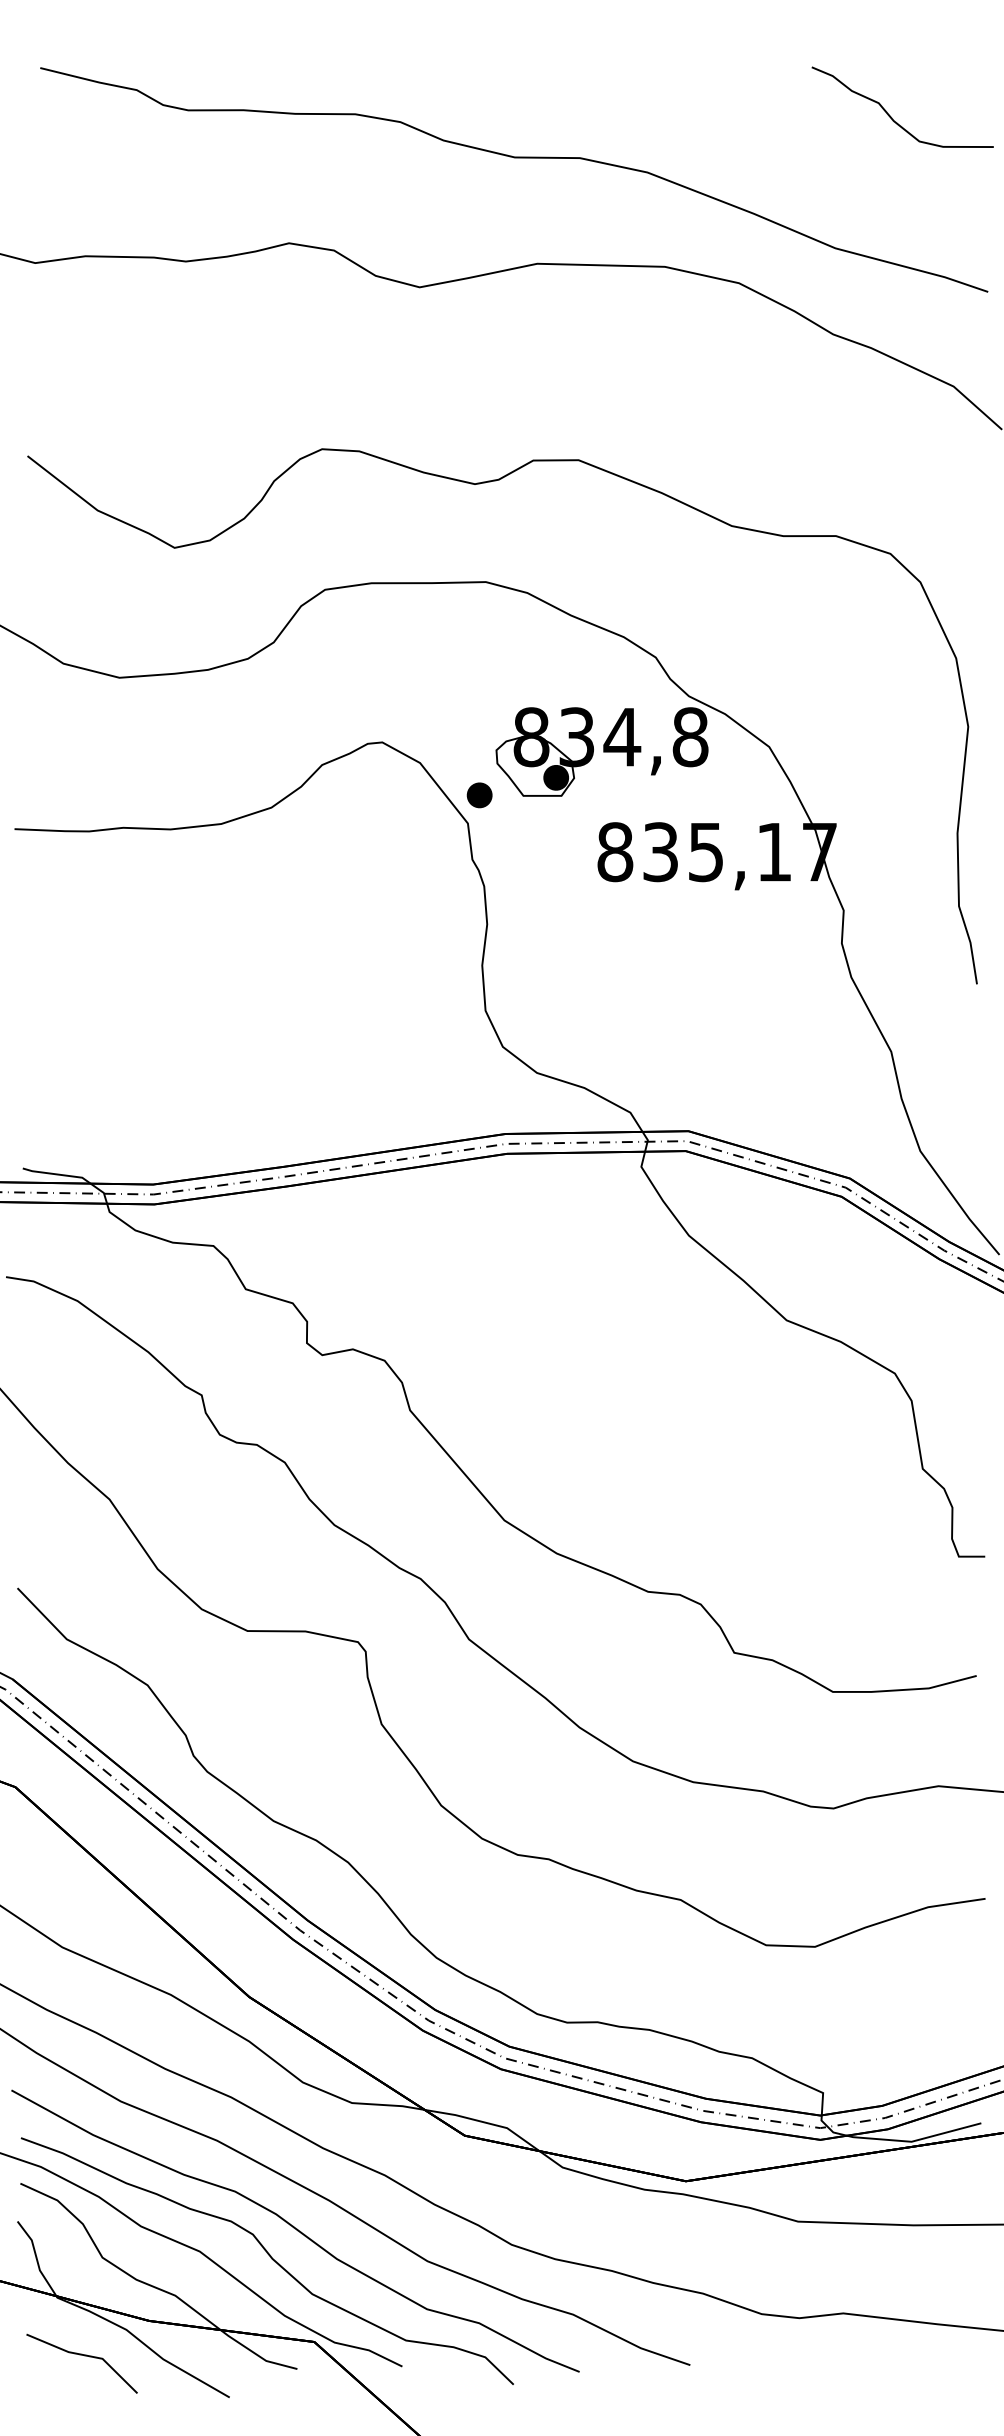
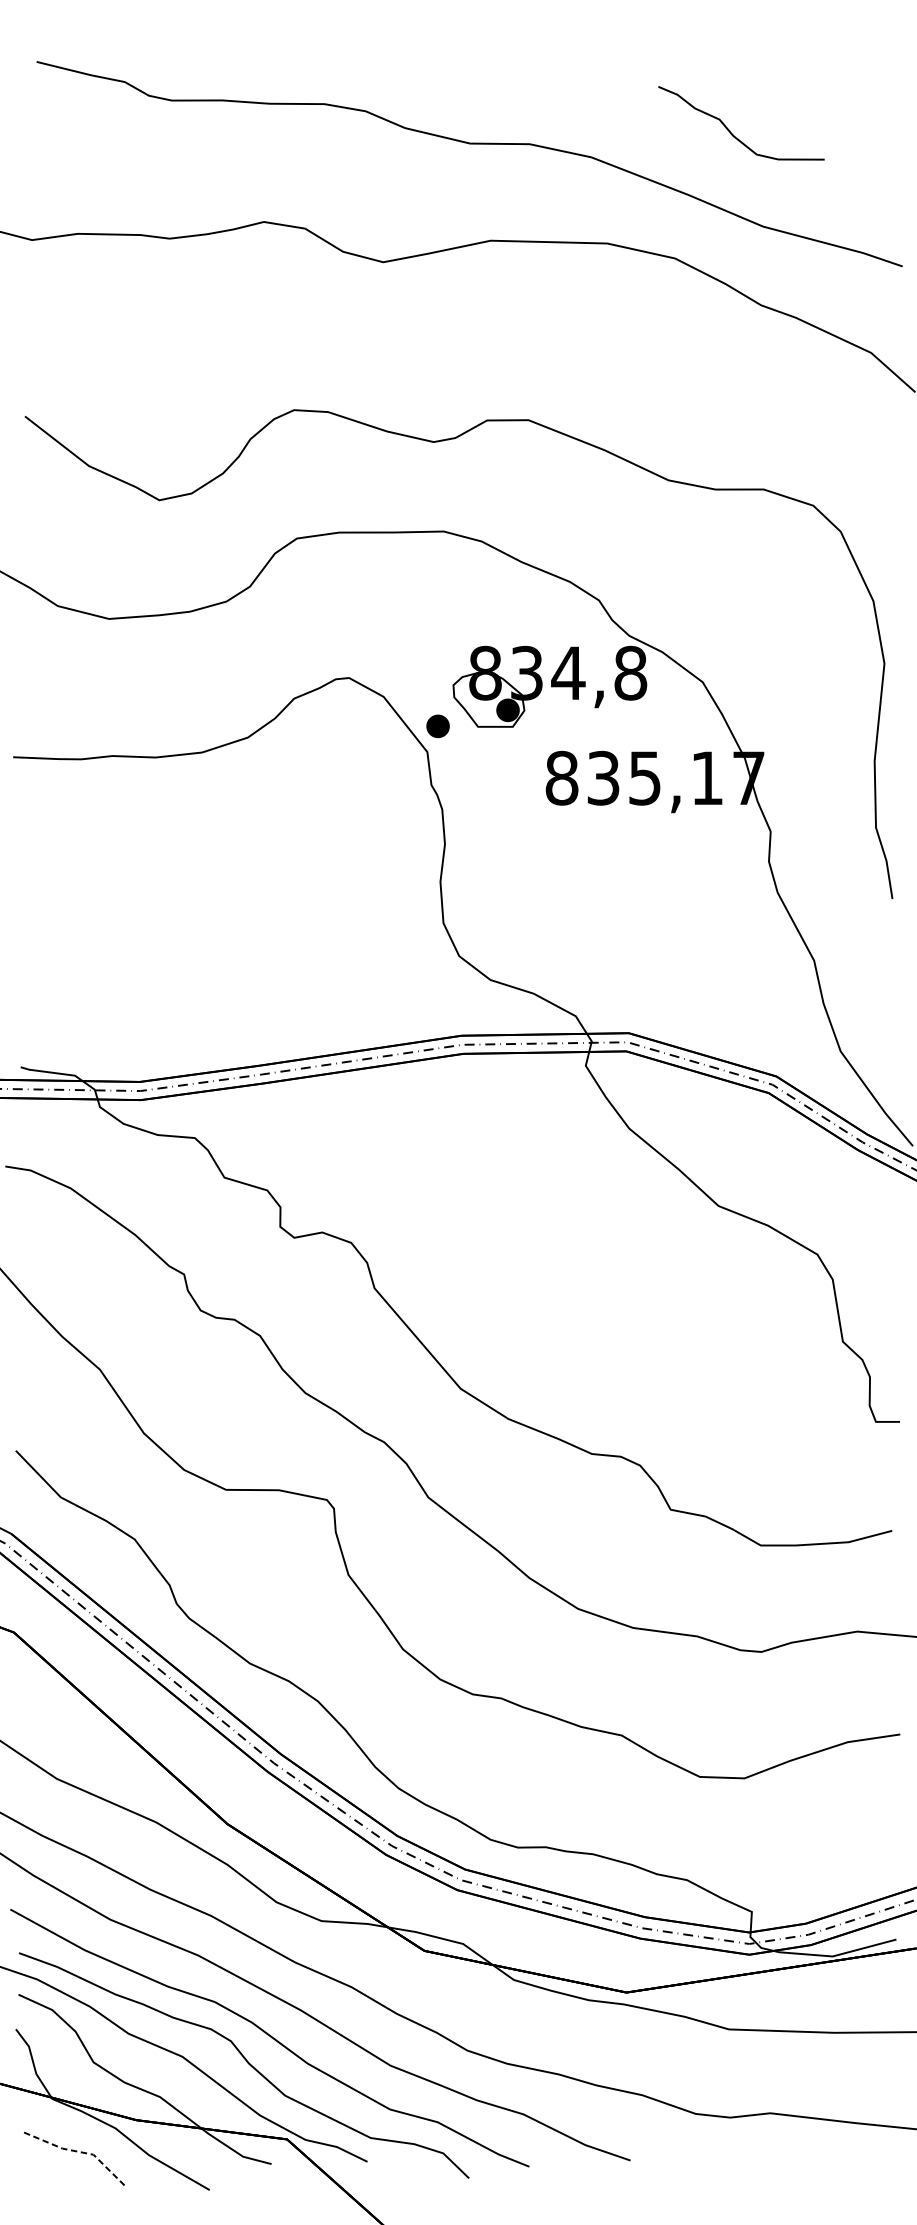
curve: (891, 116) -> (731, 131), moved
line: (88, 2355) -> (80, 2151), solid -> dashed

